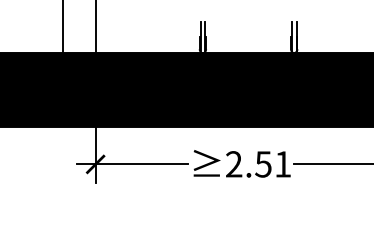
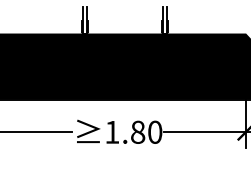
text: (258, 164) -> (133, 132), 2.51 -> 1.80

